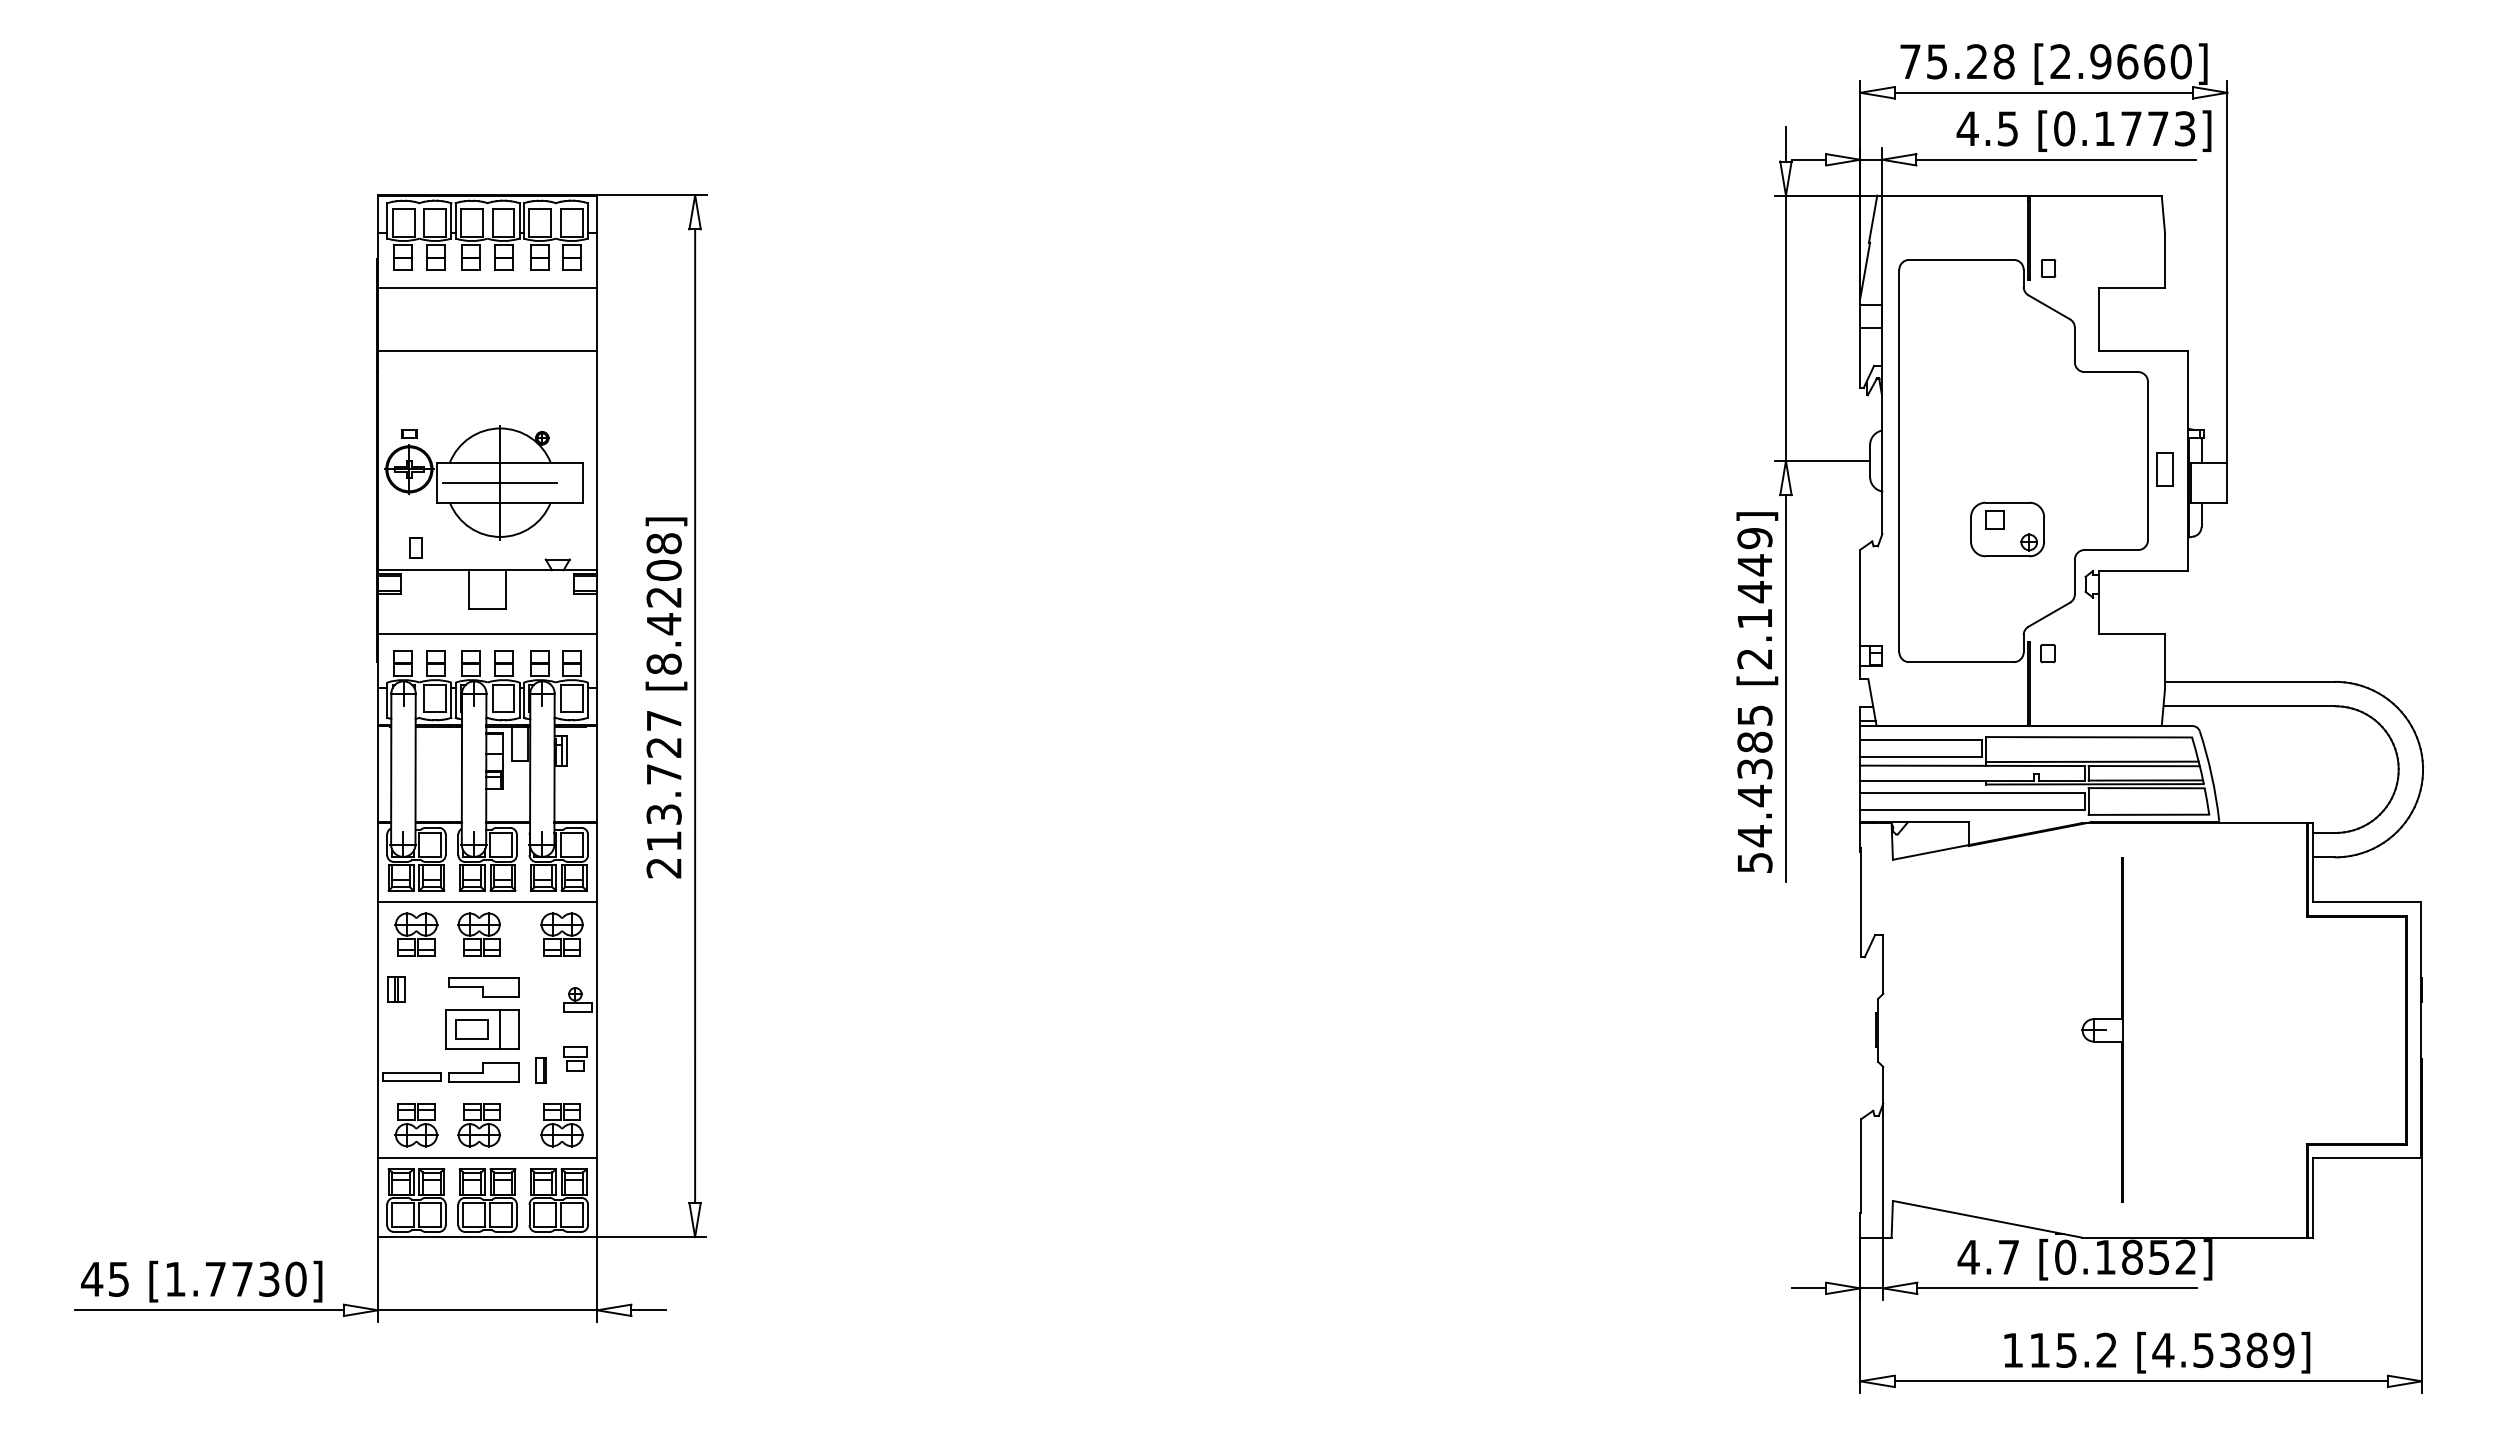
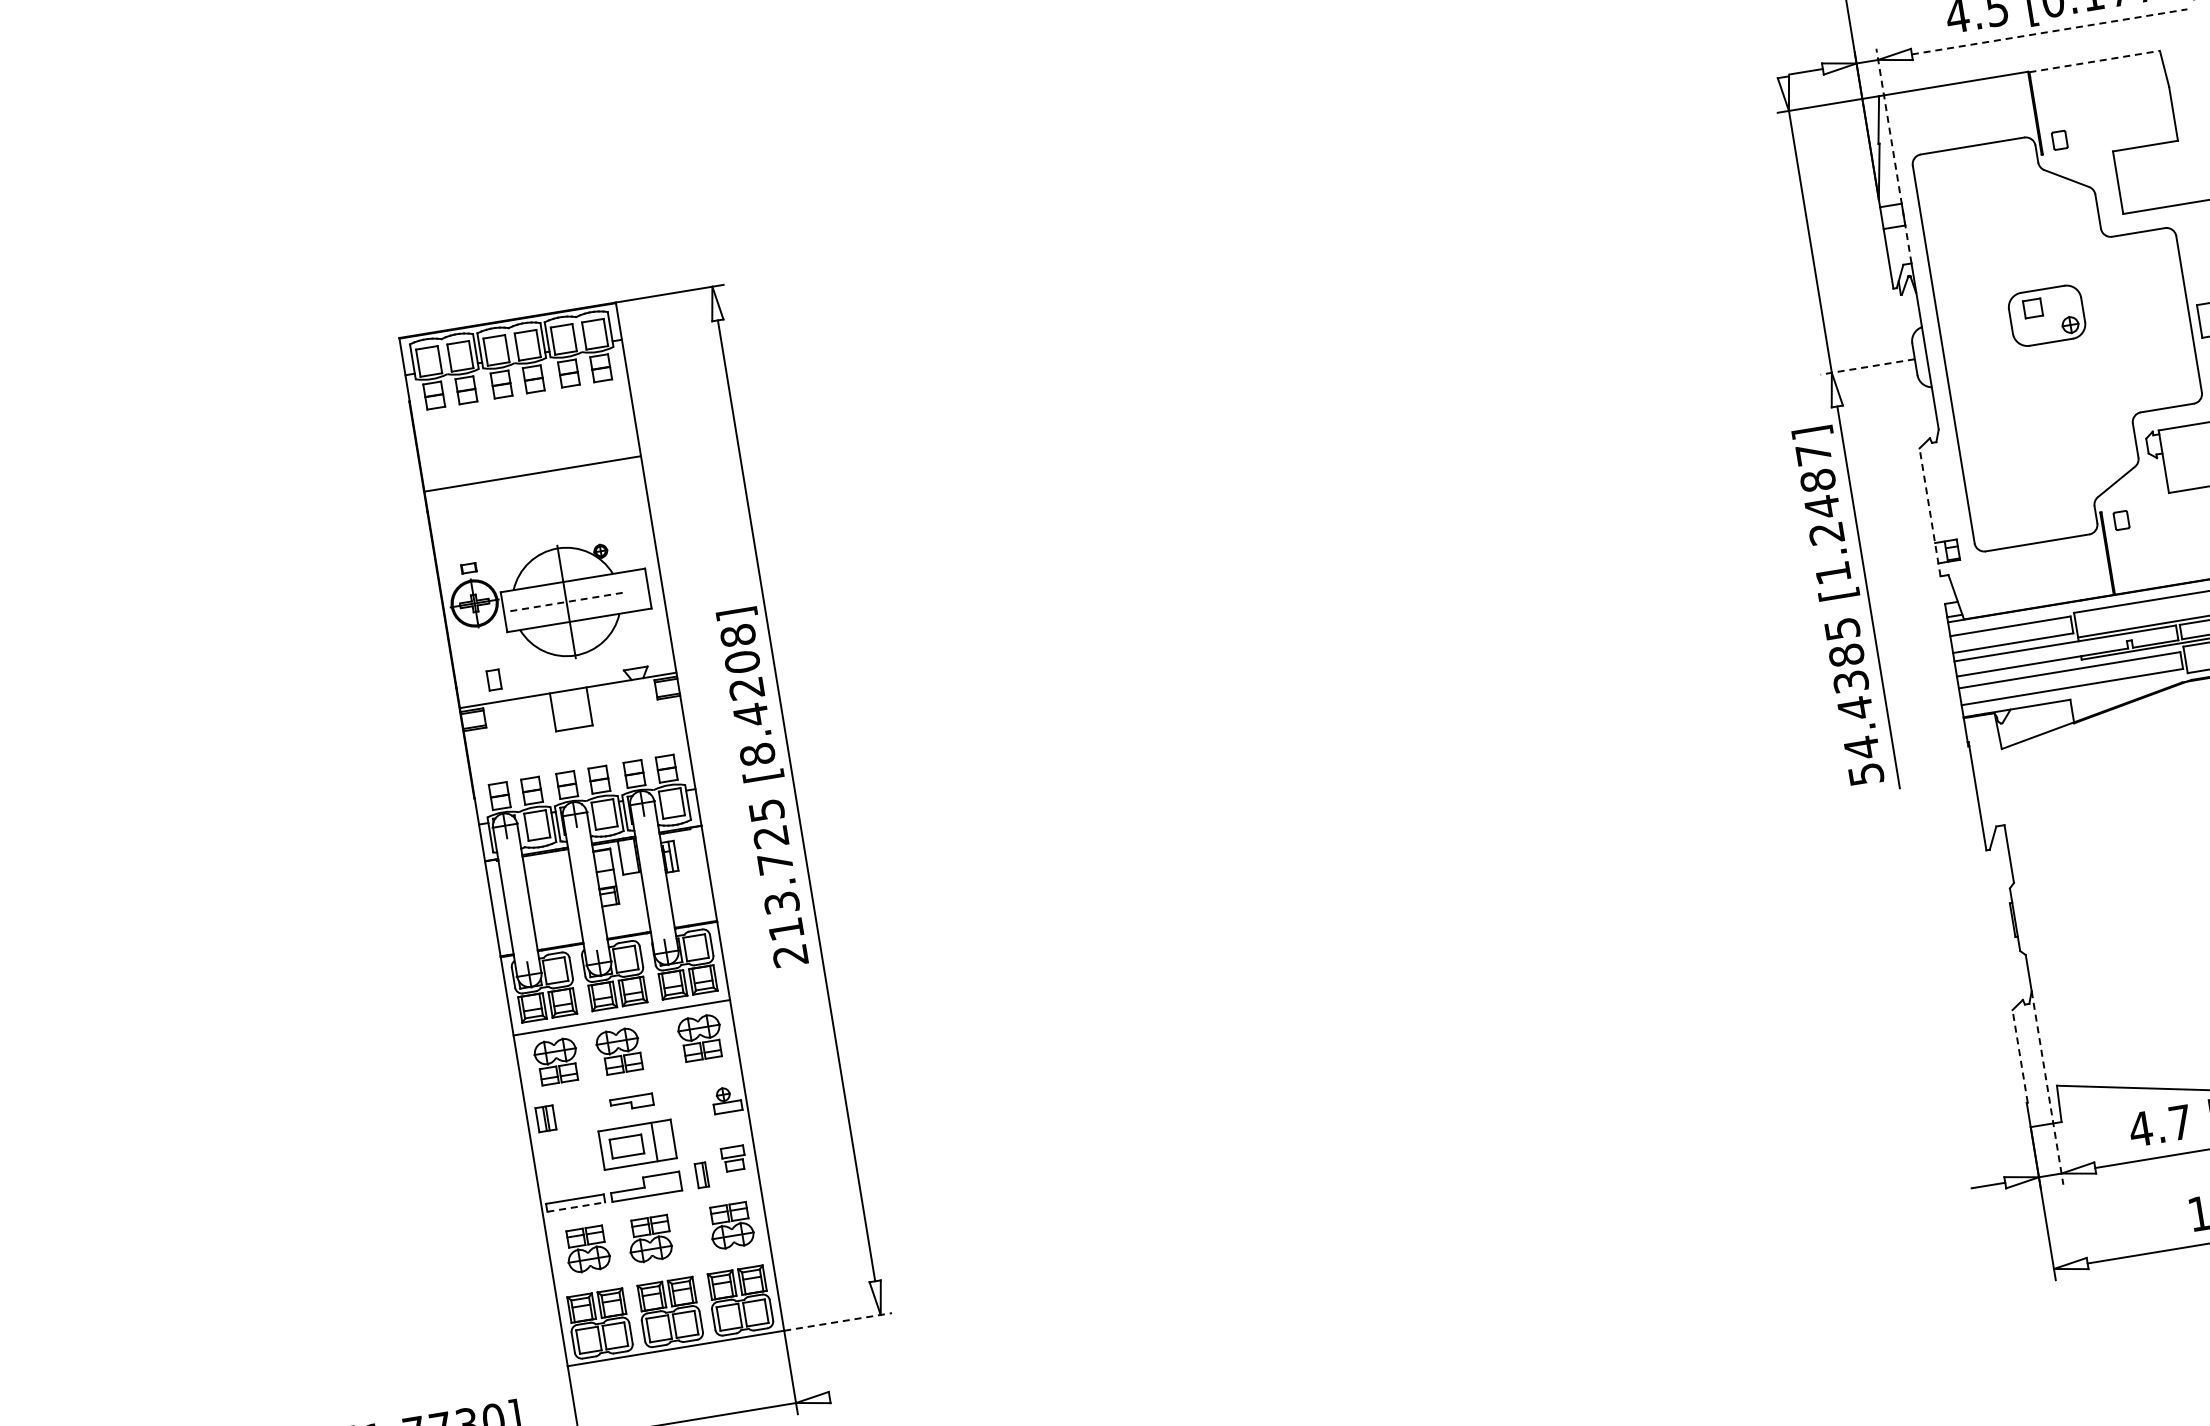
line: (1785, 144) -> (1780, 60), removed
line: (2056, 159) -> (2050, 31), solid -> dashed
line: (2096, 196) -> (2095, 61), solid -> dashed
line: (1882, 257) -> (1894, 156), solid -> dashed
line: (487, 287) -> (522, 411), removed
line: (1822, 461) -> (1867, 367), solid -> dashed
line: (500, 482) -> (566, 601), solid -> dashed
part: (2007, 529) -> (2046, 315), moved
text: (1754, 598) -> (1822, 513), [2.1449] -> [1.2487]
line: (1860, 614) -> (1930, 512), solid -> dashed
line: (487, 633) -> (578, 752), removed
text: (664, 720) -> (767, 810), 213.727 -> 213.725
part: (483, 987) -> (631, 1102), size x0.6
line: (412, 1081) -> (576, 1207), solid -> dashed
line: (487, 1157) -> (662, 1269), removed
line: (1861, 1165) -> (2020, 1055), solid -> dashed
line: (1883, 1202) -> (2047, 1088), solid -> dashed
line: (651, 1237) -> (837, 1322), solid -> dashed
line: (648, 1310) -> (846, 1394), removed

